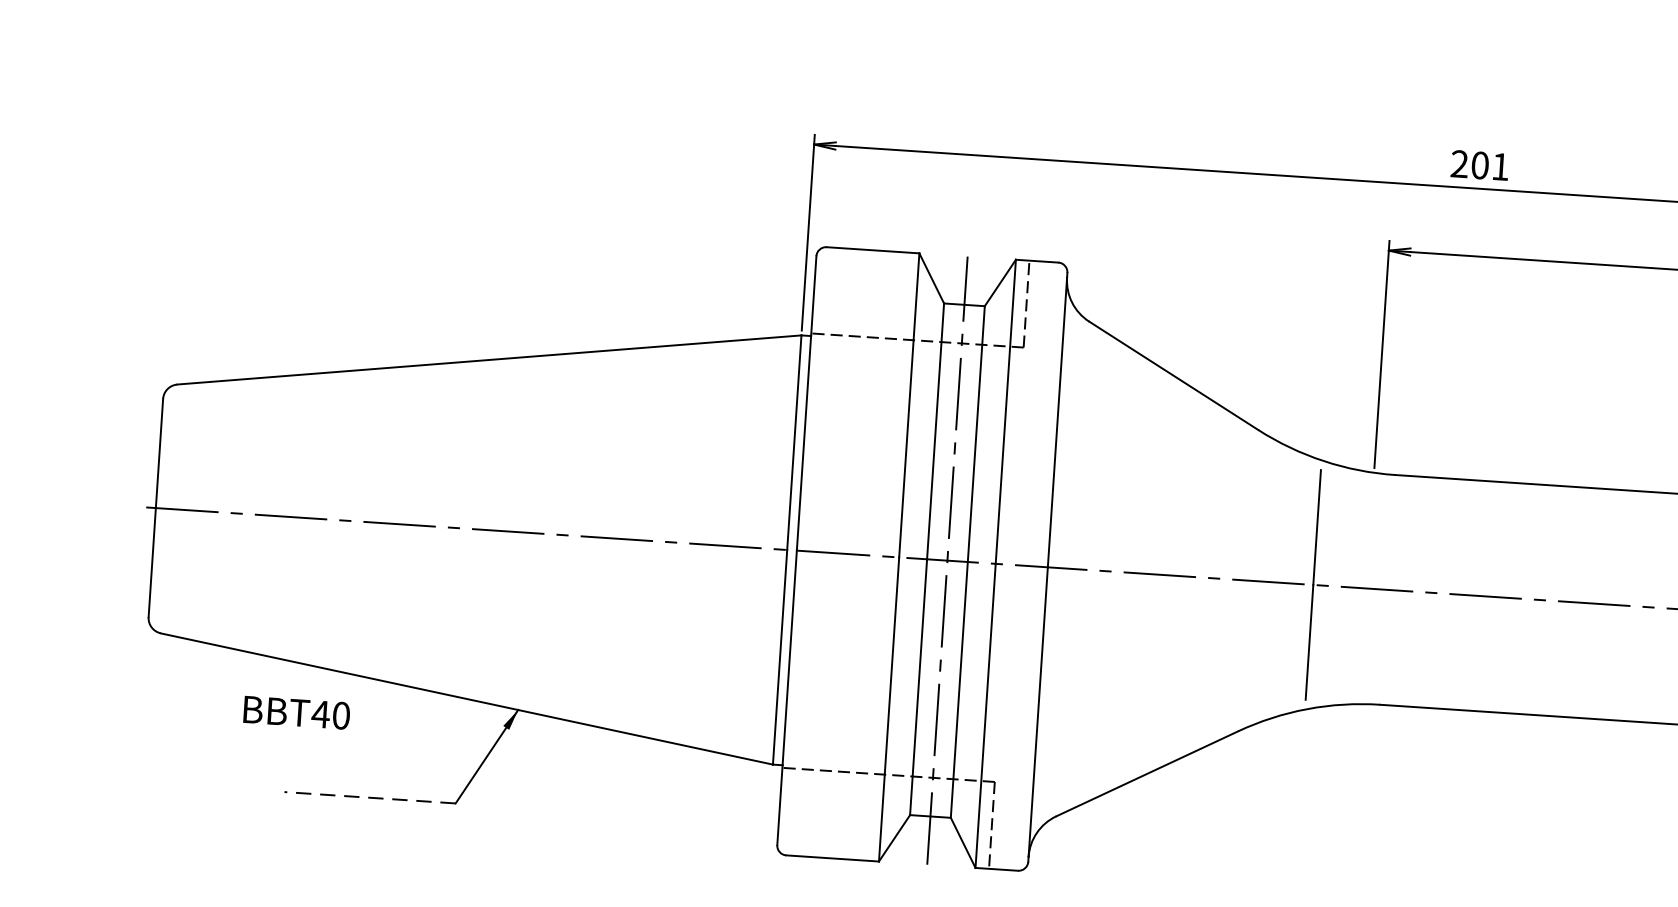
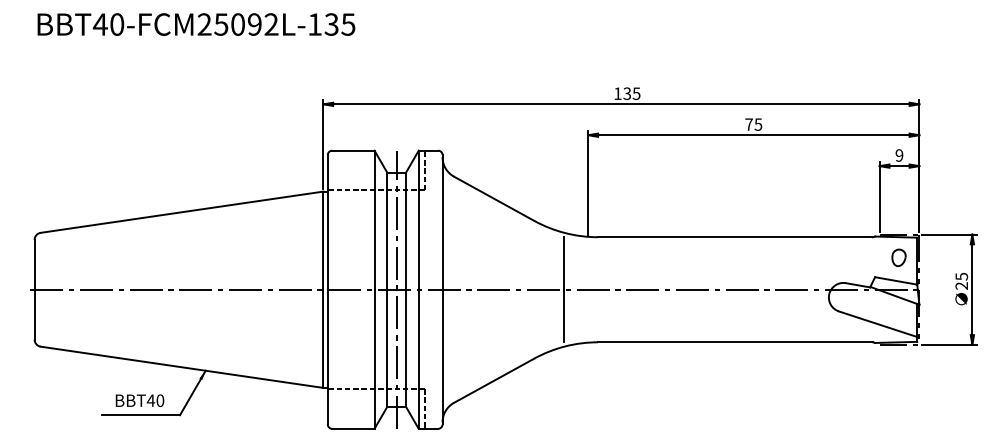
text: (1480, 165) -> (627, 93), 201 -> 135
text: (295, 712) -> (139, 400), moved
line: (369, 798) -> (140, 415), dashed -> solid

